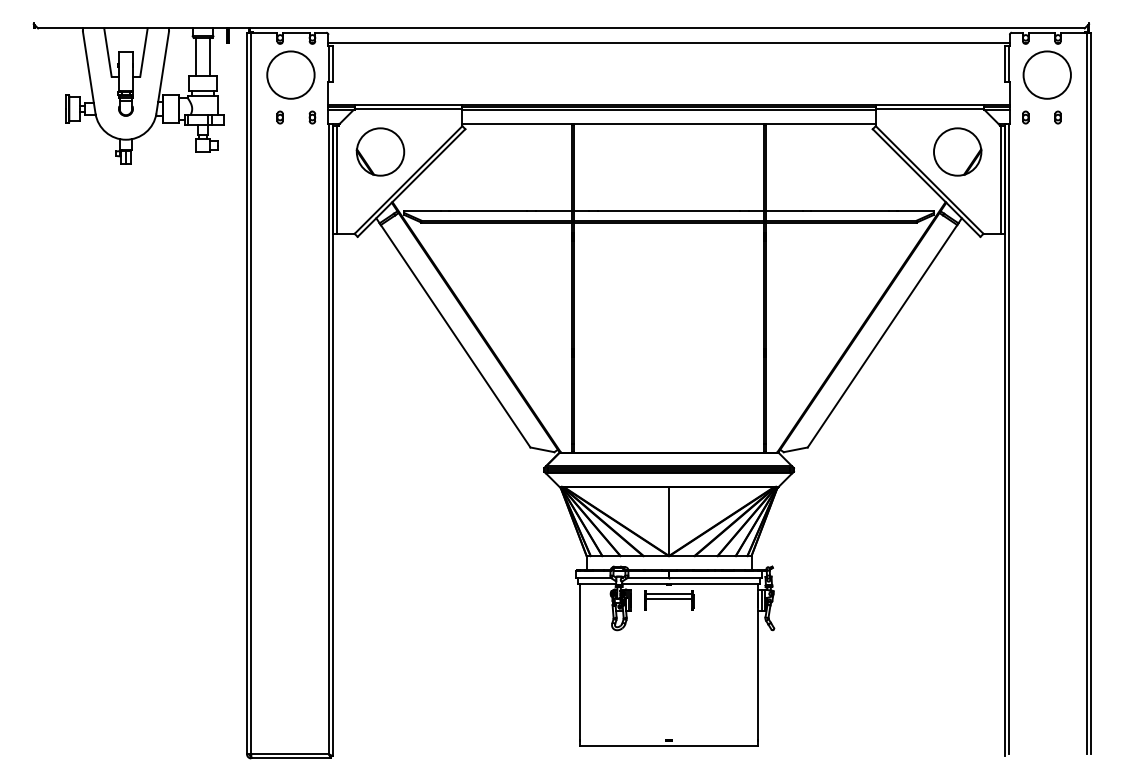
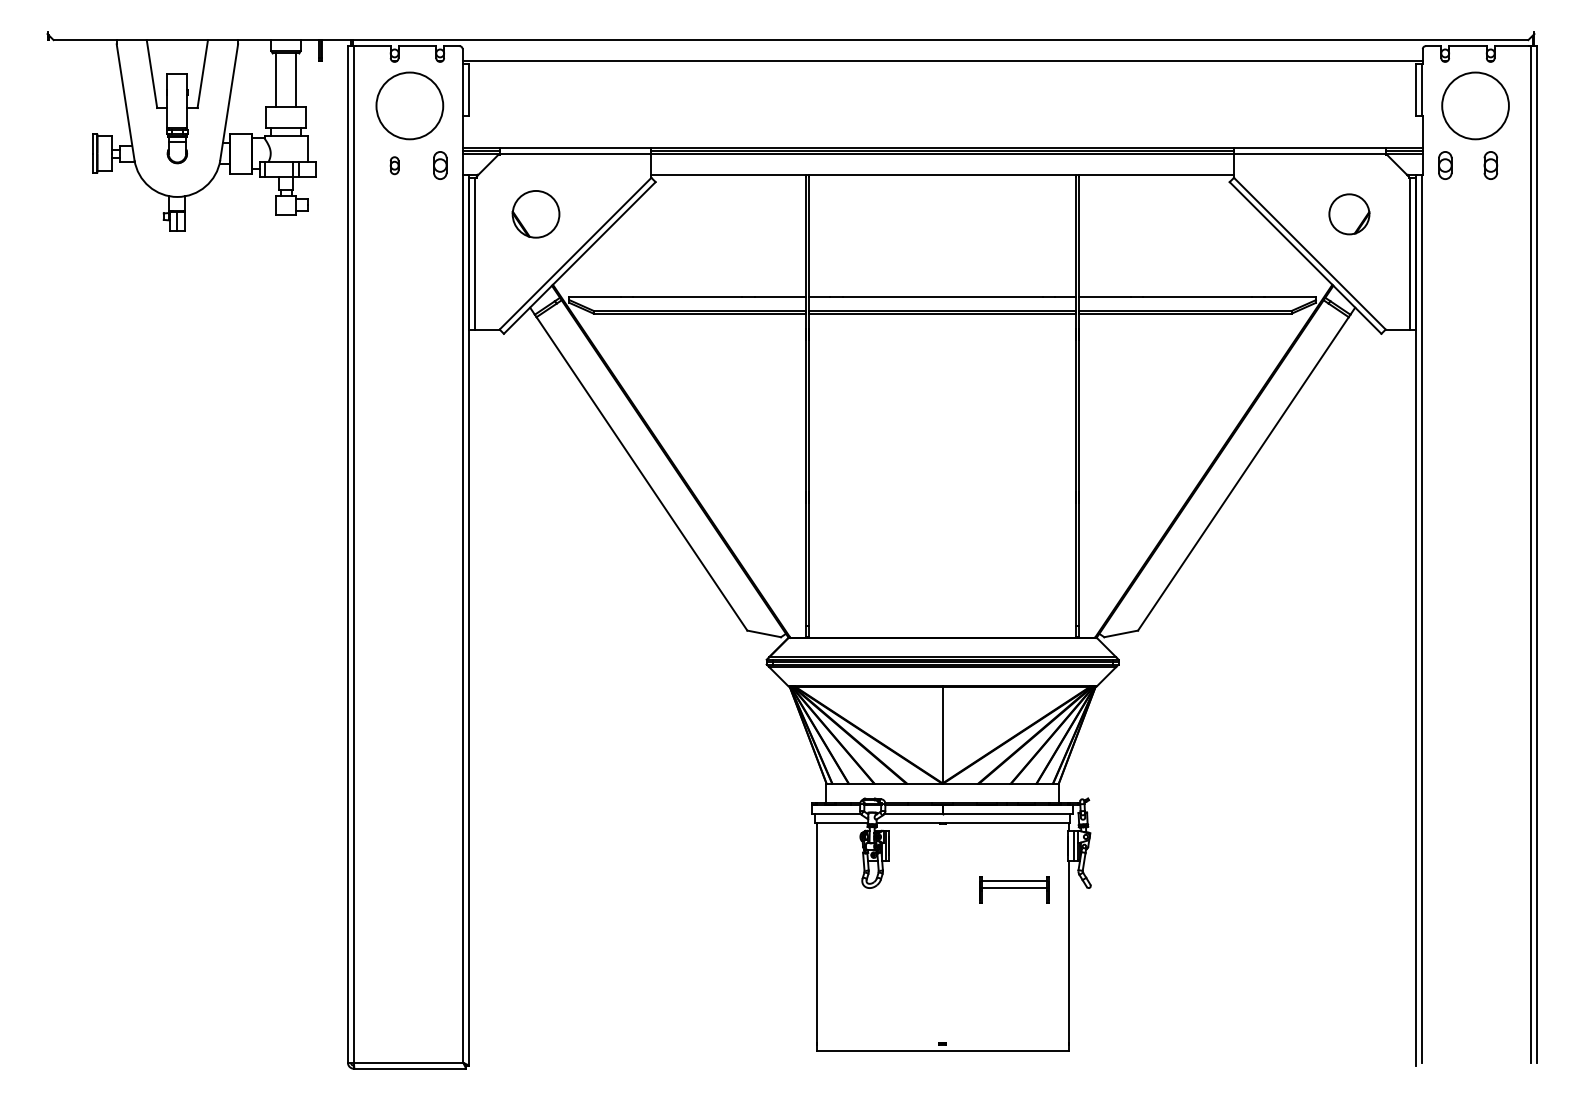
part: (311, 117) -> (439, 165), size x1.6
part: (1025, 117) -> (1444, 165), size x1.6
part: (1057, 117) -> (1490, 165), size x1.6
part: (380, 152) -> (535, 214), size x0.7
part: (957, 152) -> (1349, 214), size x0.6
part: (668, 600) -> (1014, 889), moved

